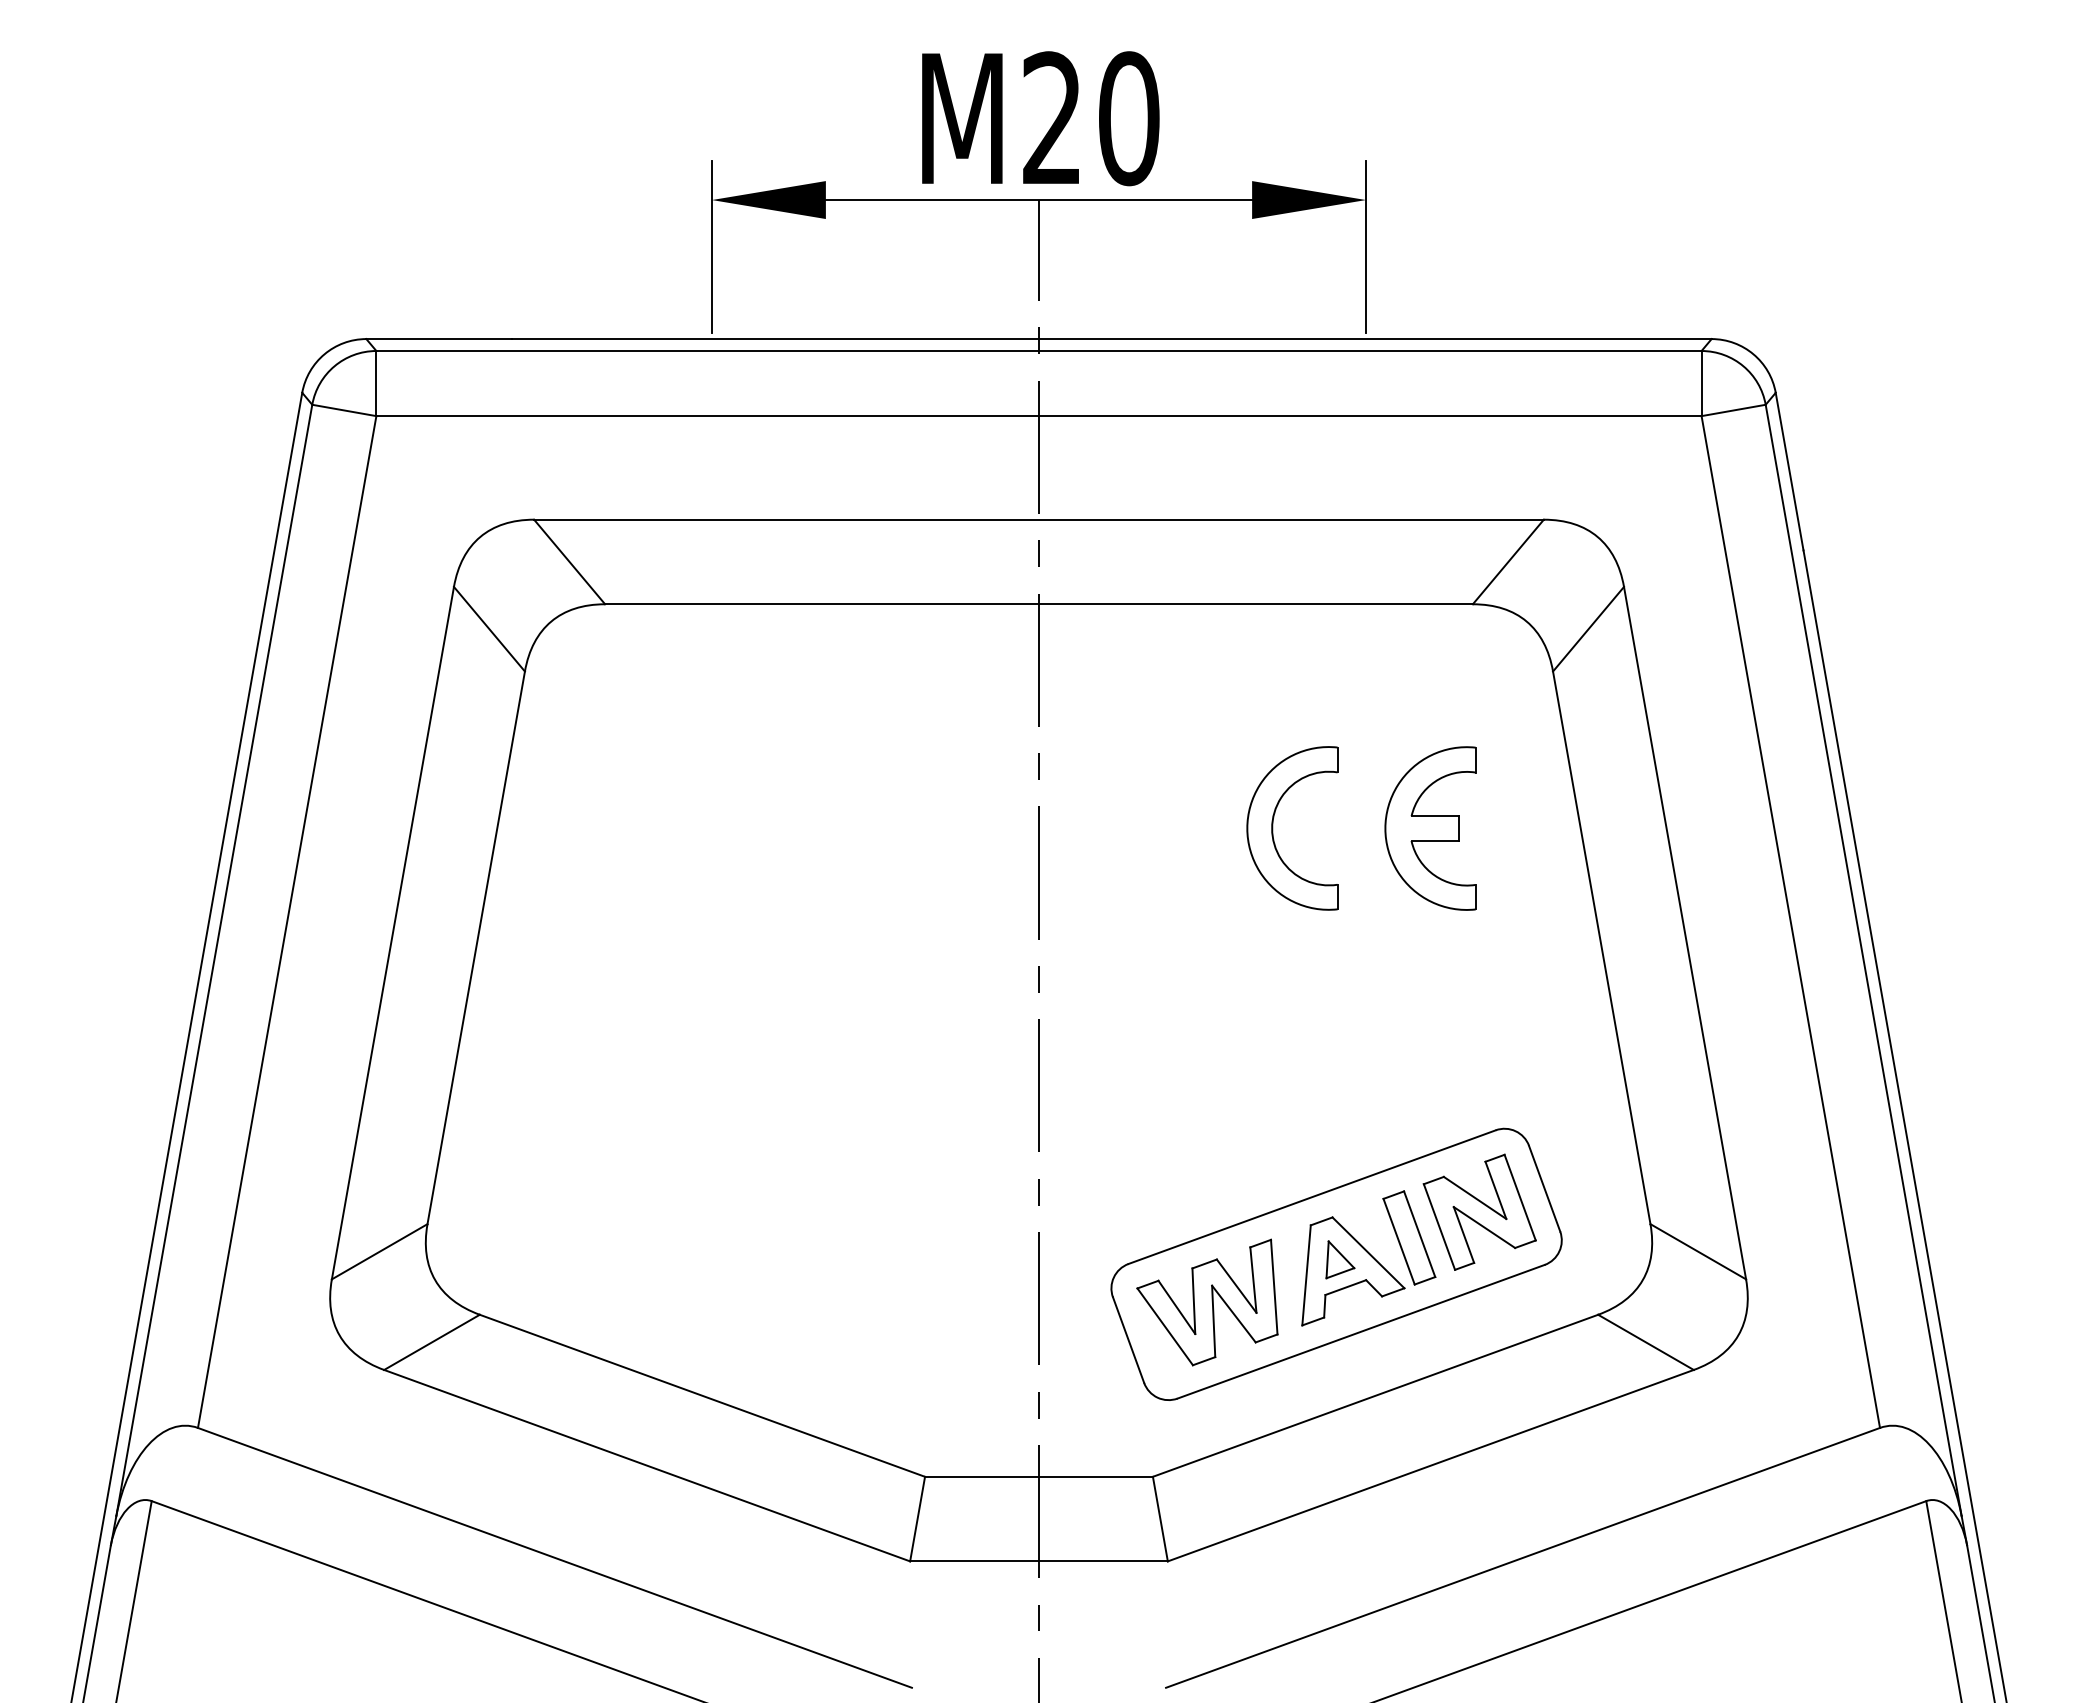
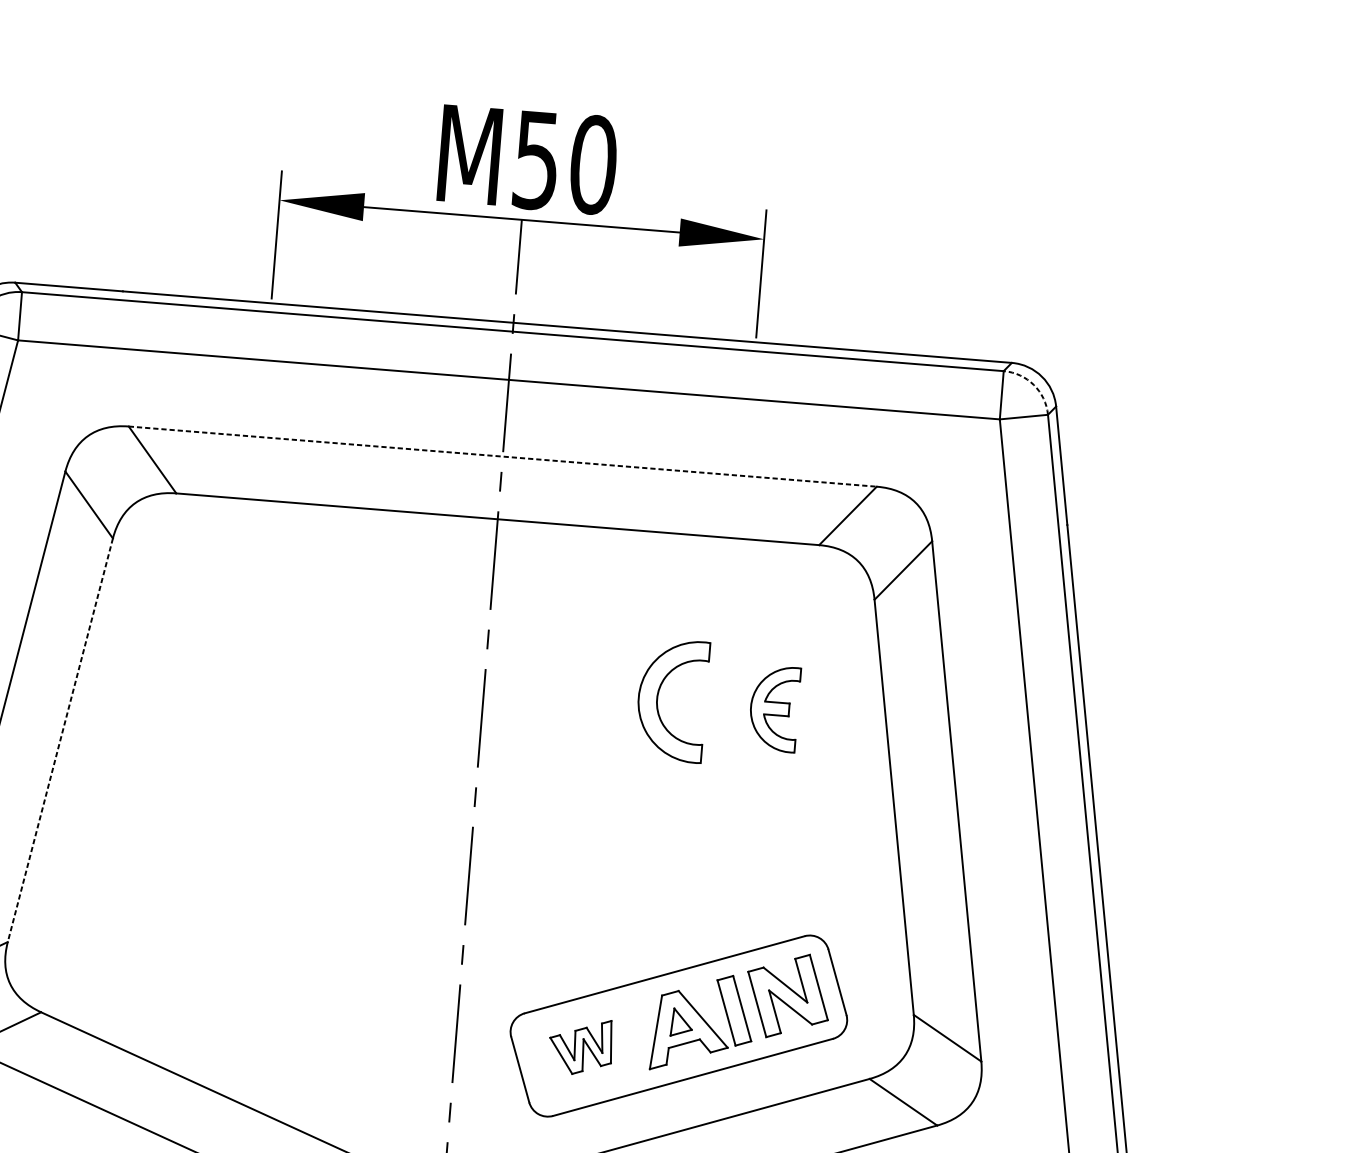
text: (1051, 118) -> (535, 160), M20 -> M50
arc: (1743, 366) -> (1033, 385), solid -> dashed
line: (1039, 519) -> (503, 456), solid -> dashed
part: (1430, 828) -> (774, 708), size x0.7
line: (476, 947) -> (60, 740), solid -> dashed
part: (1207, 1302) -> (580, 1046), size x0.6

